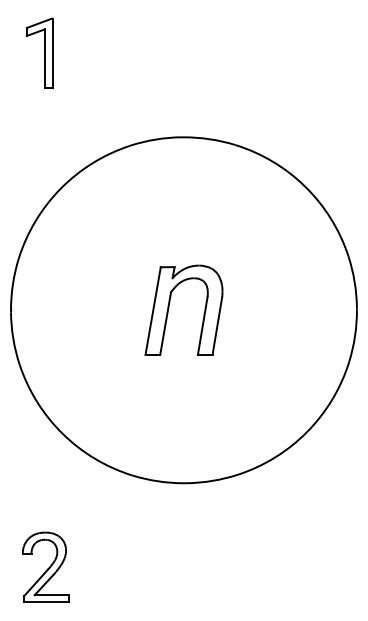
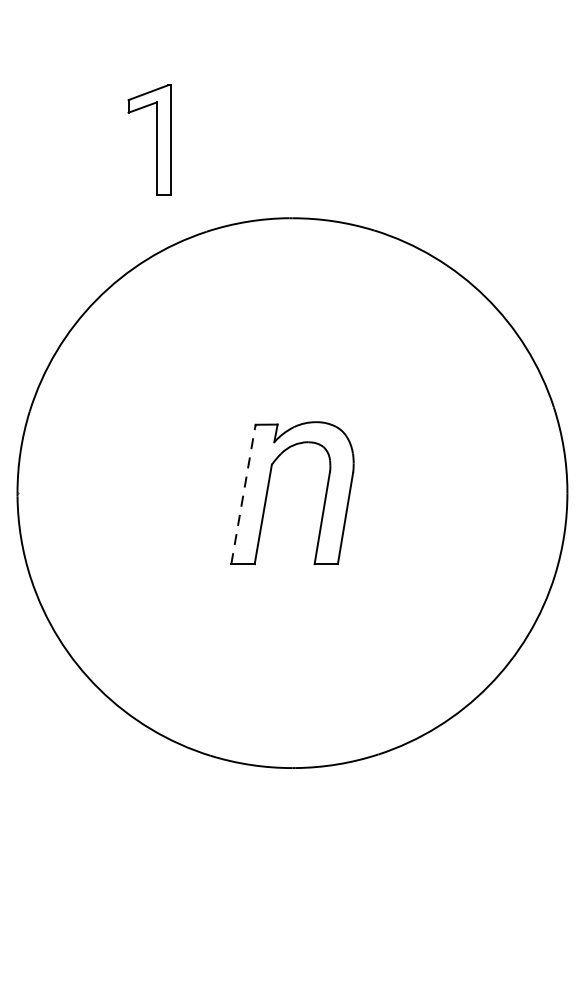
part: (39, 52) -> (148, 139), moved
line: (153, 311) -> (244, 495), solid -> dashed
part: (45, 566) -> (72, 900), removed

